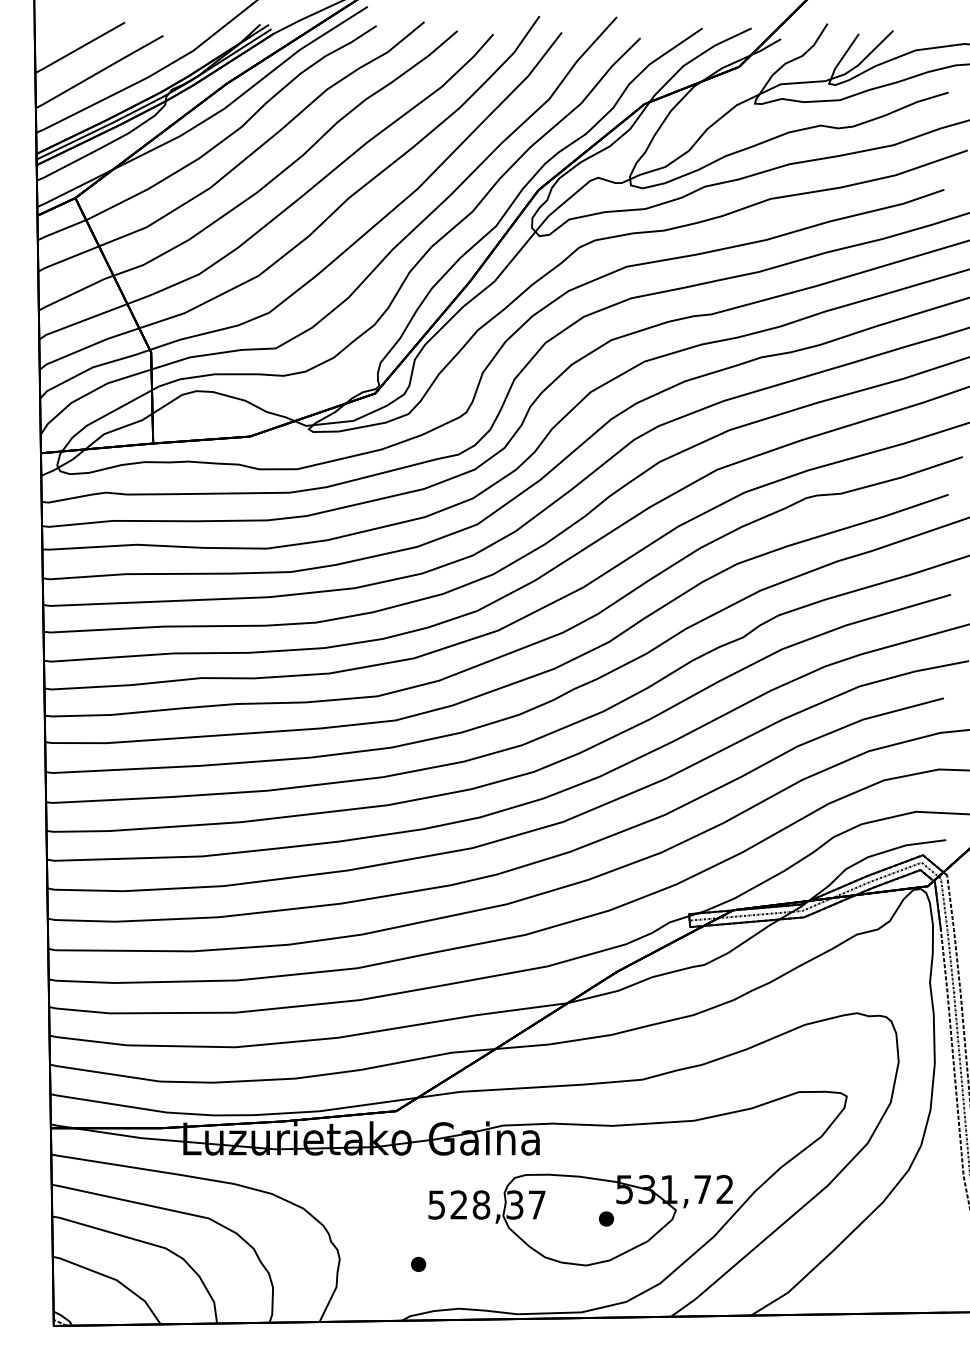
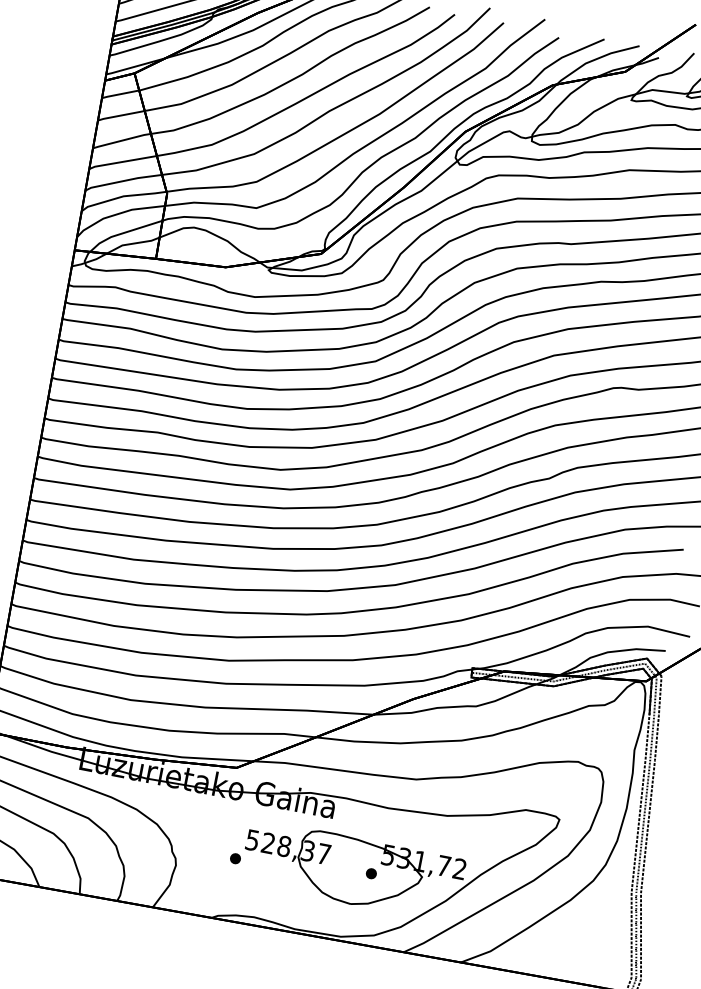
part: (418, 1263) -> (235, 858), moved

